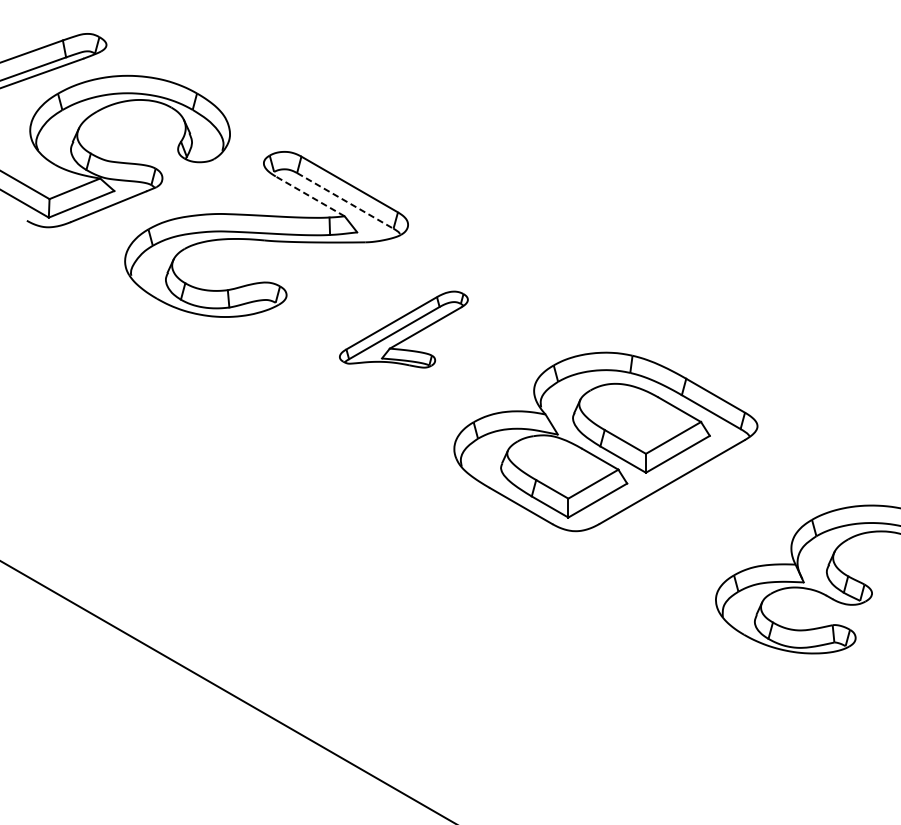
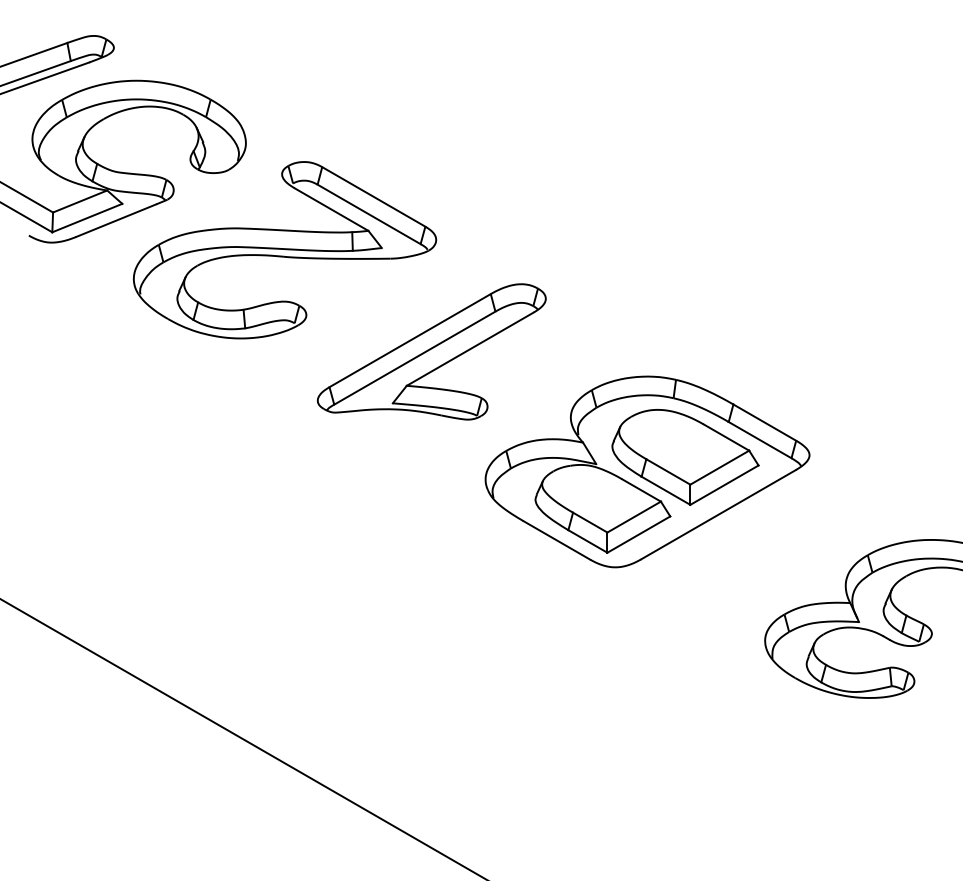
line: (310, 196) -> (331, 209), dashed -> solid
line: (345, 200) -> (369, 214), dashed -> solid
part: (403, 329) -> (431, 351), size x1.67

